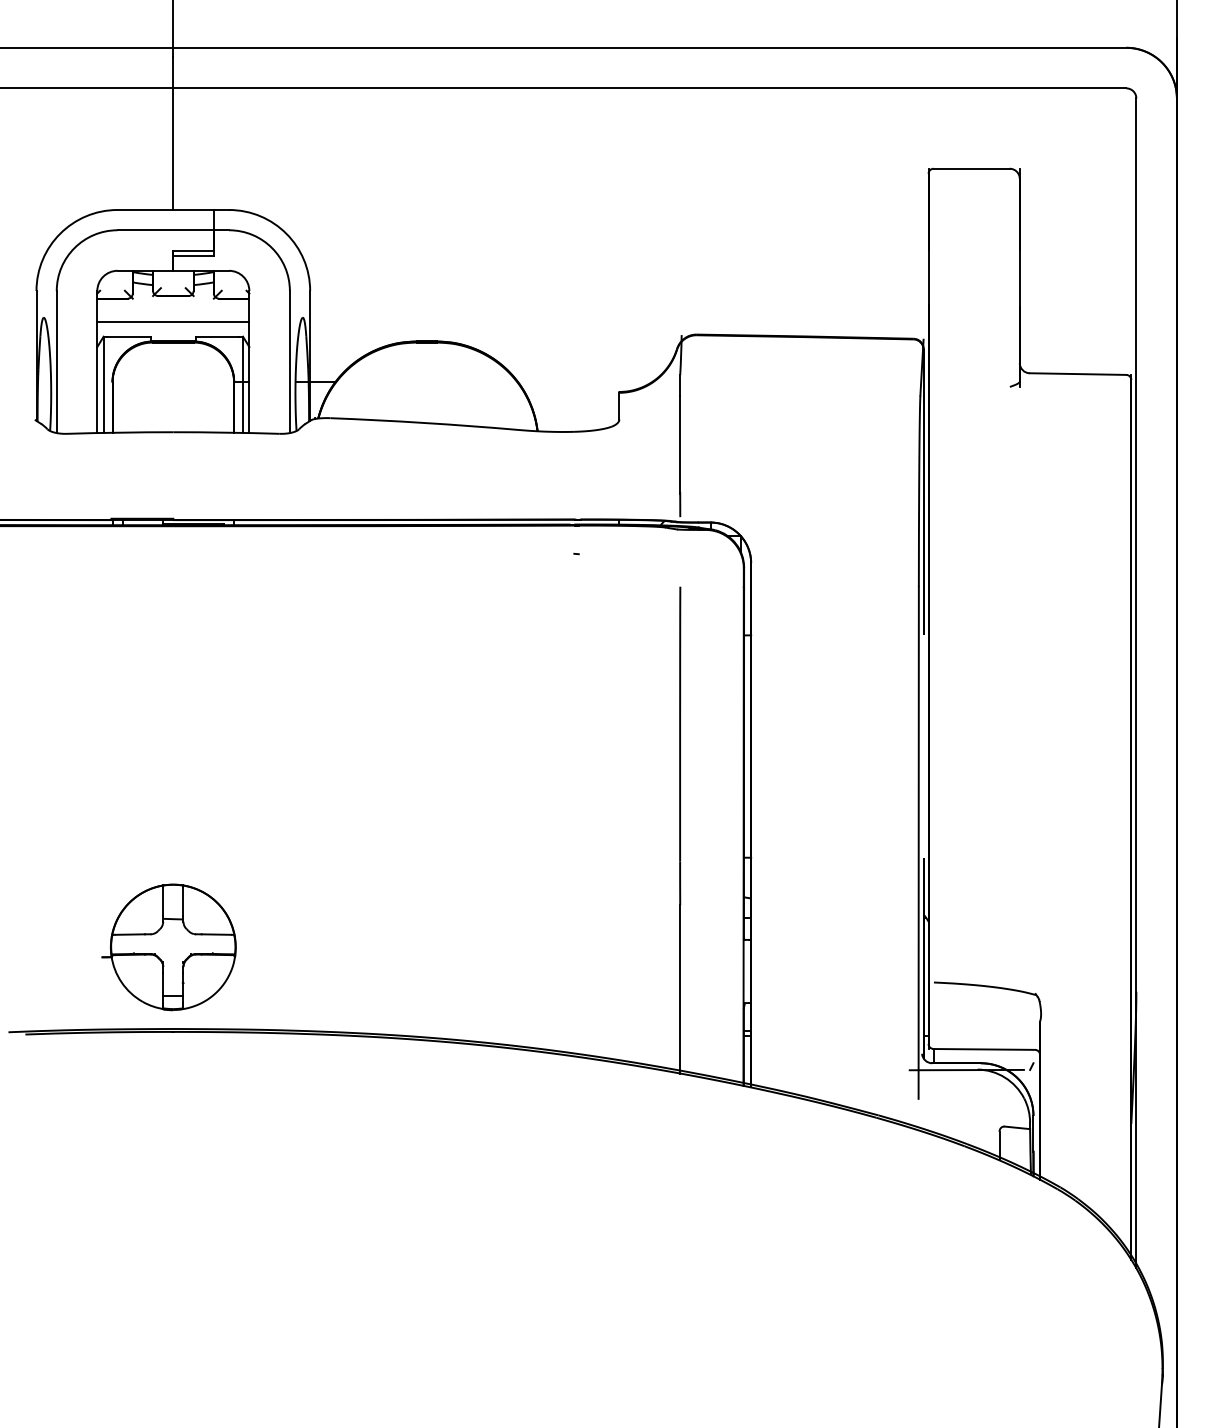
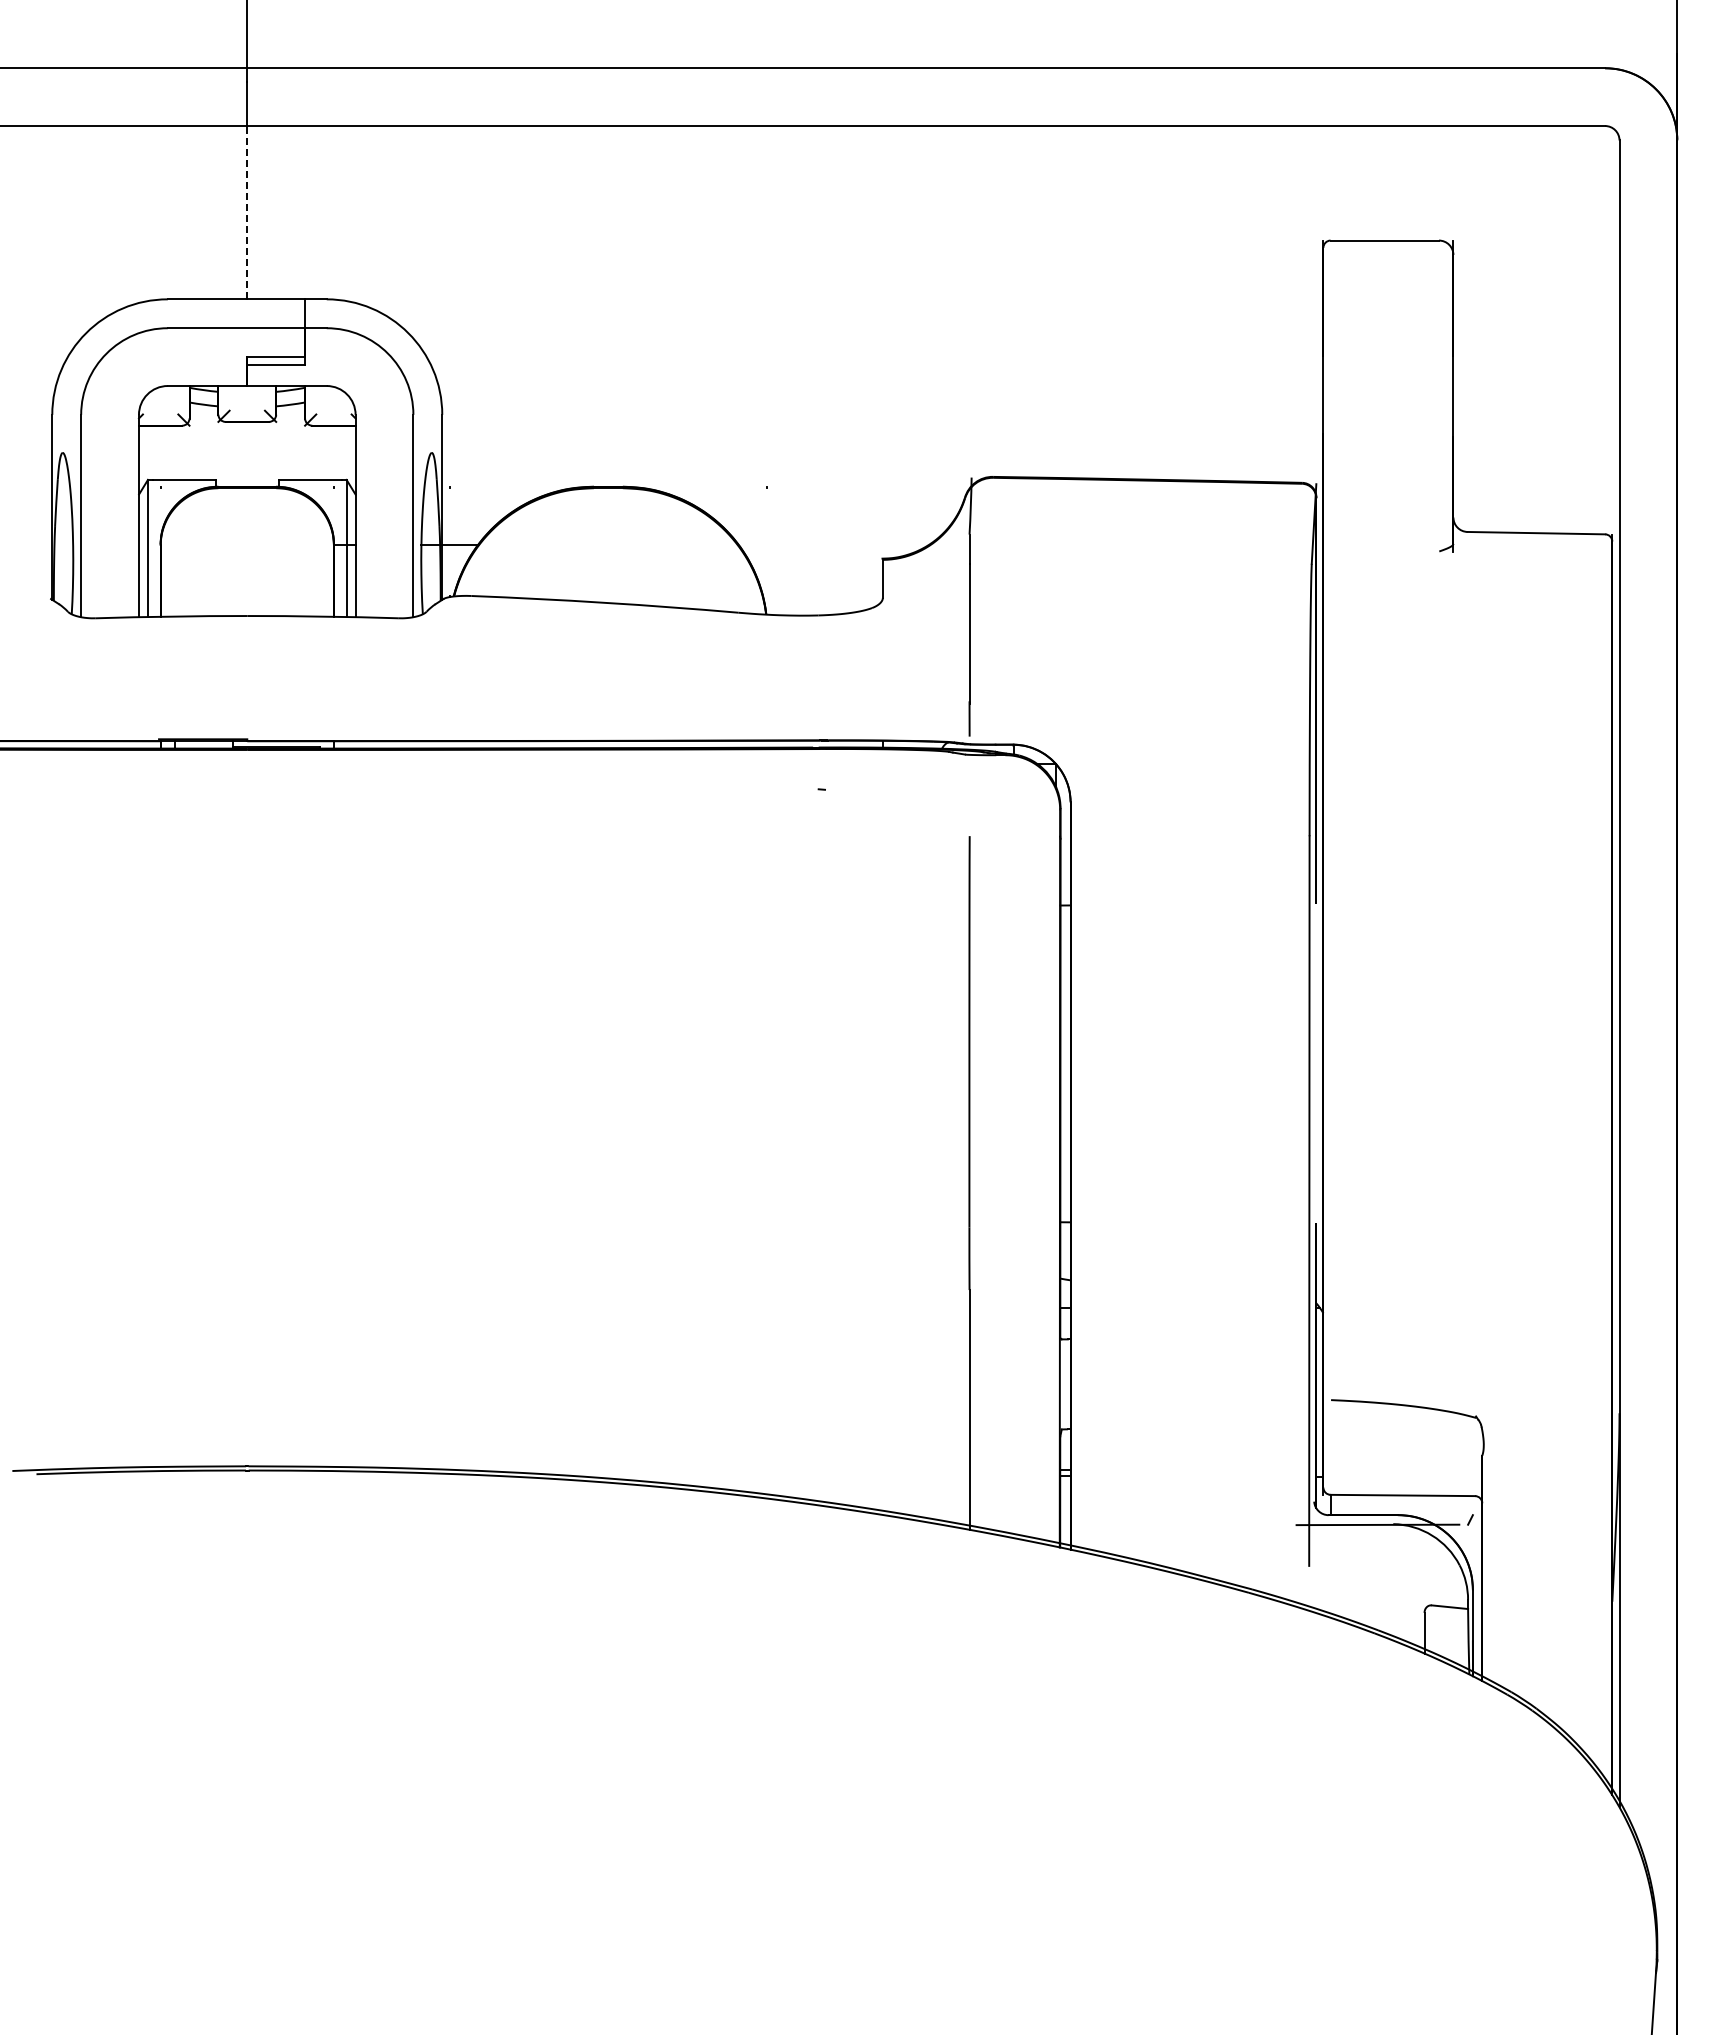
line: (173, 149) -> (247, 212), solid -> dashed
line: (172, 321) -> (246, 458), removed
part: (169, 946) -> (241, 1349), removed

